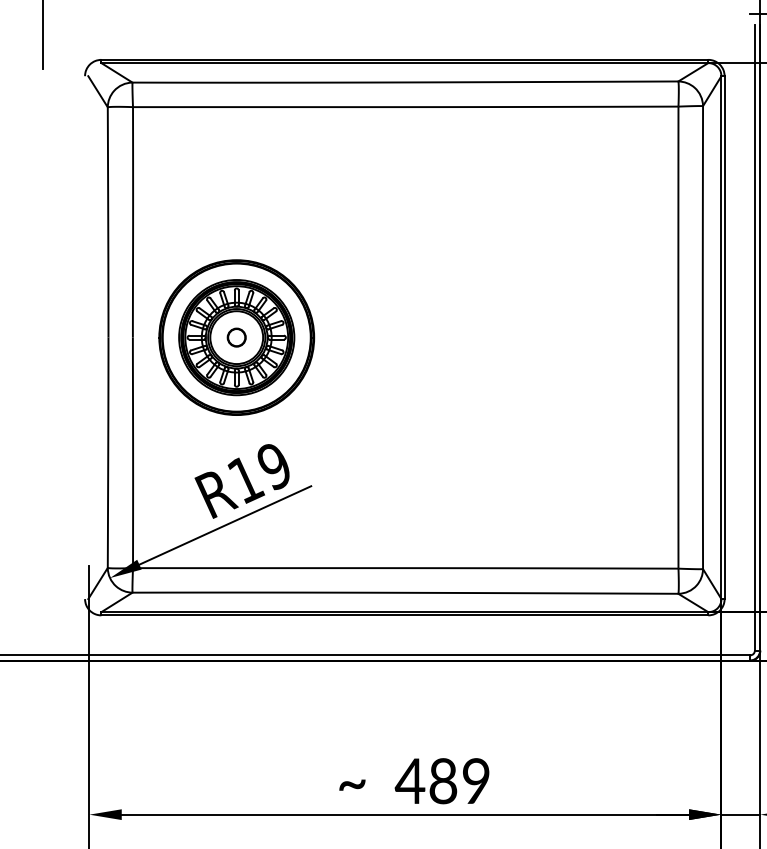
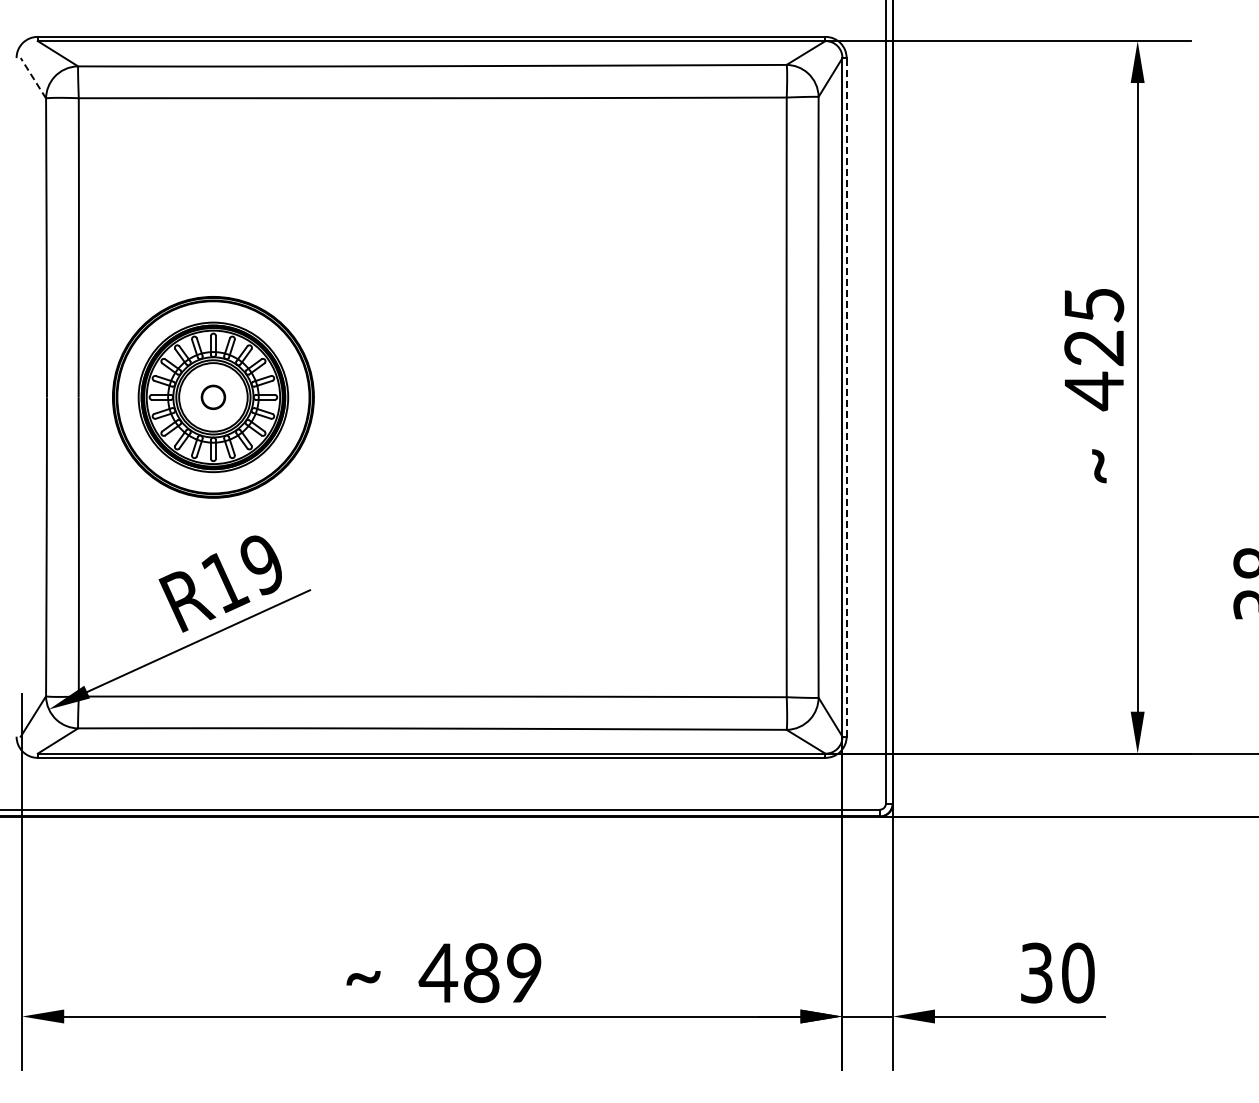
line: (98, 91) -> (33, 78), solid -> dashed
line: (724, 336) -> (846, 396), solid -> dashed

